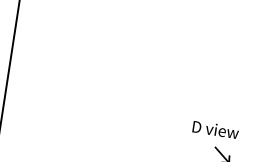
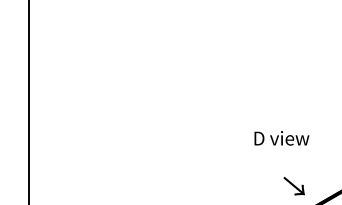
text: (215, 129) -> (281, 138), moved

